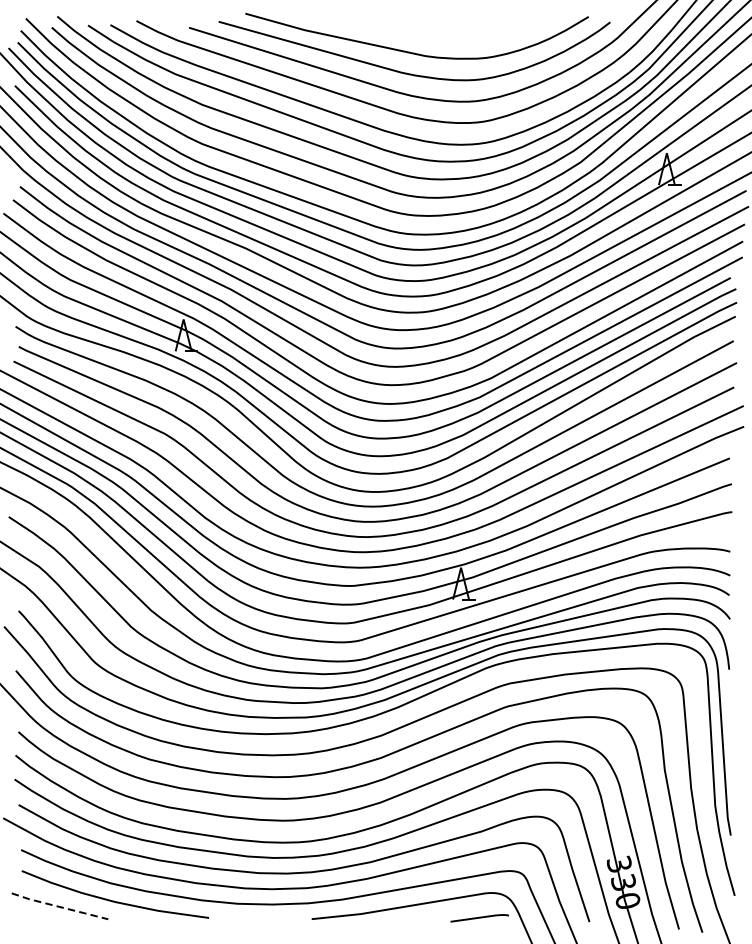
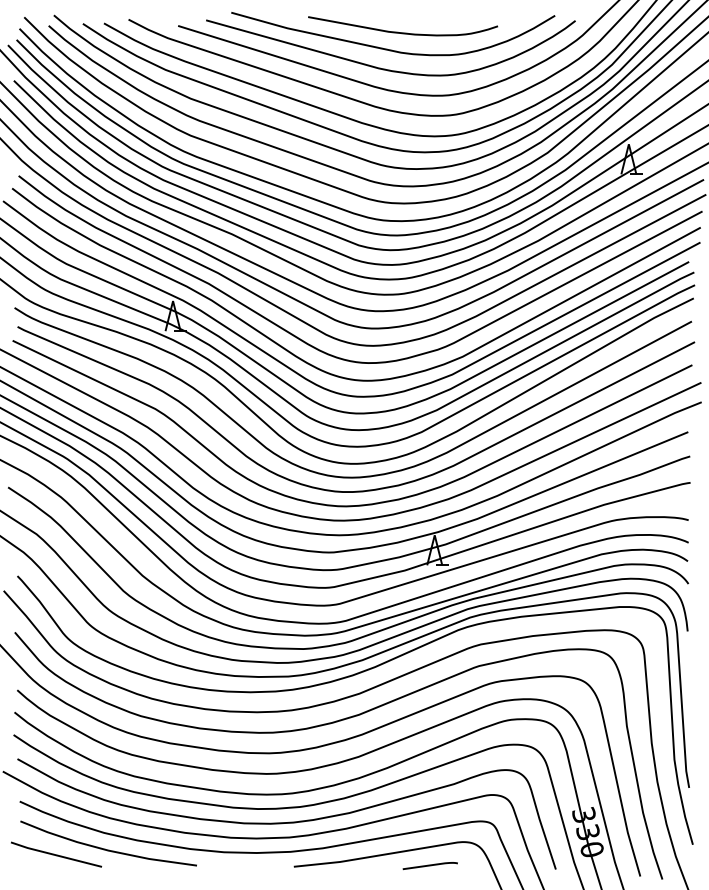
curve: (427, 34) -> (403, 32), added
line: (59, 907) -> (55, 855), dashed -> solid
curve: (478, 918) -> (429, 866), moved

